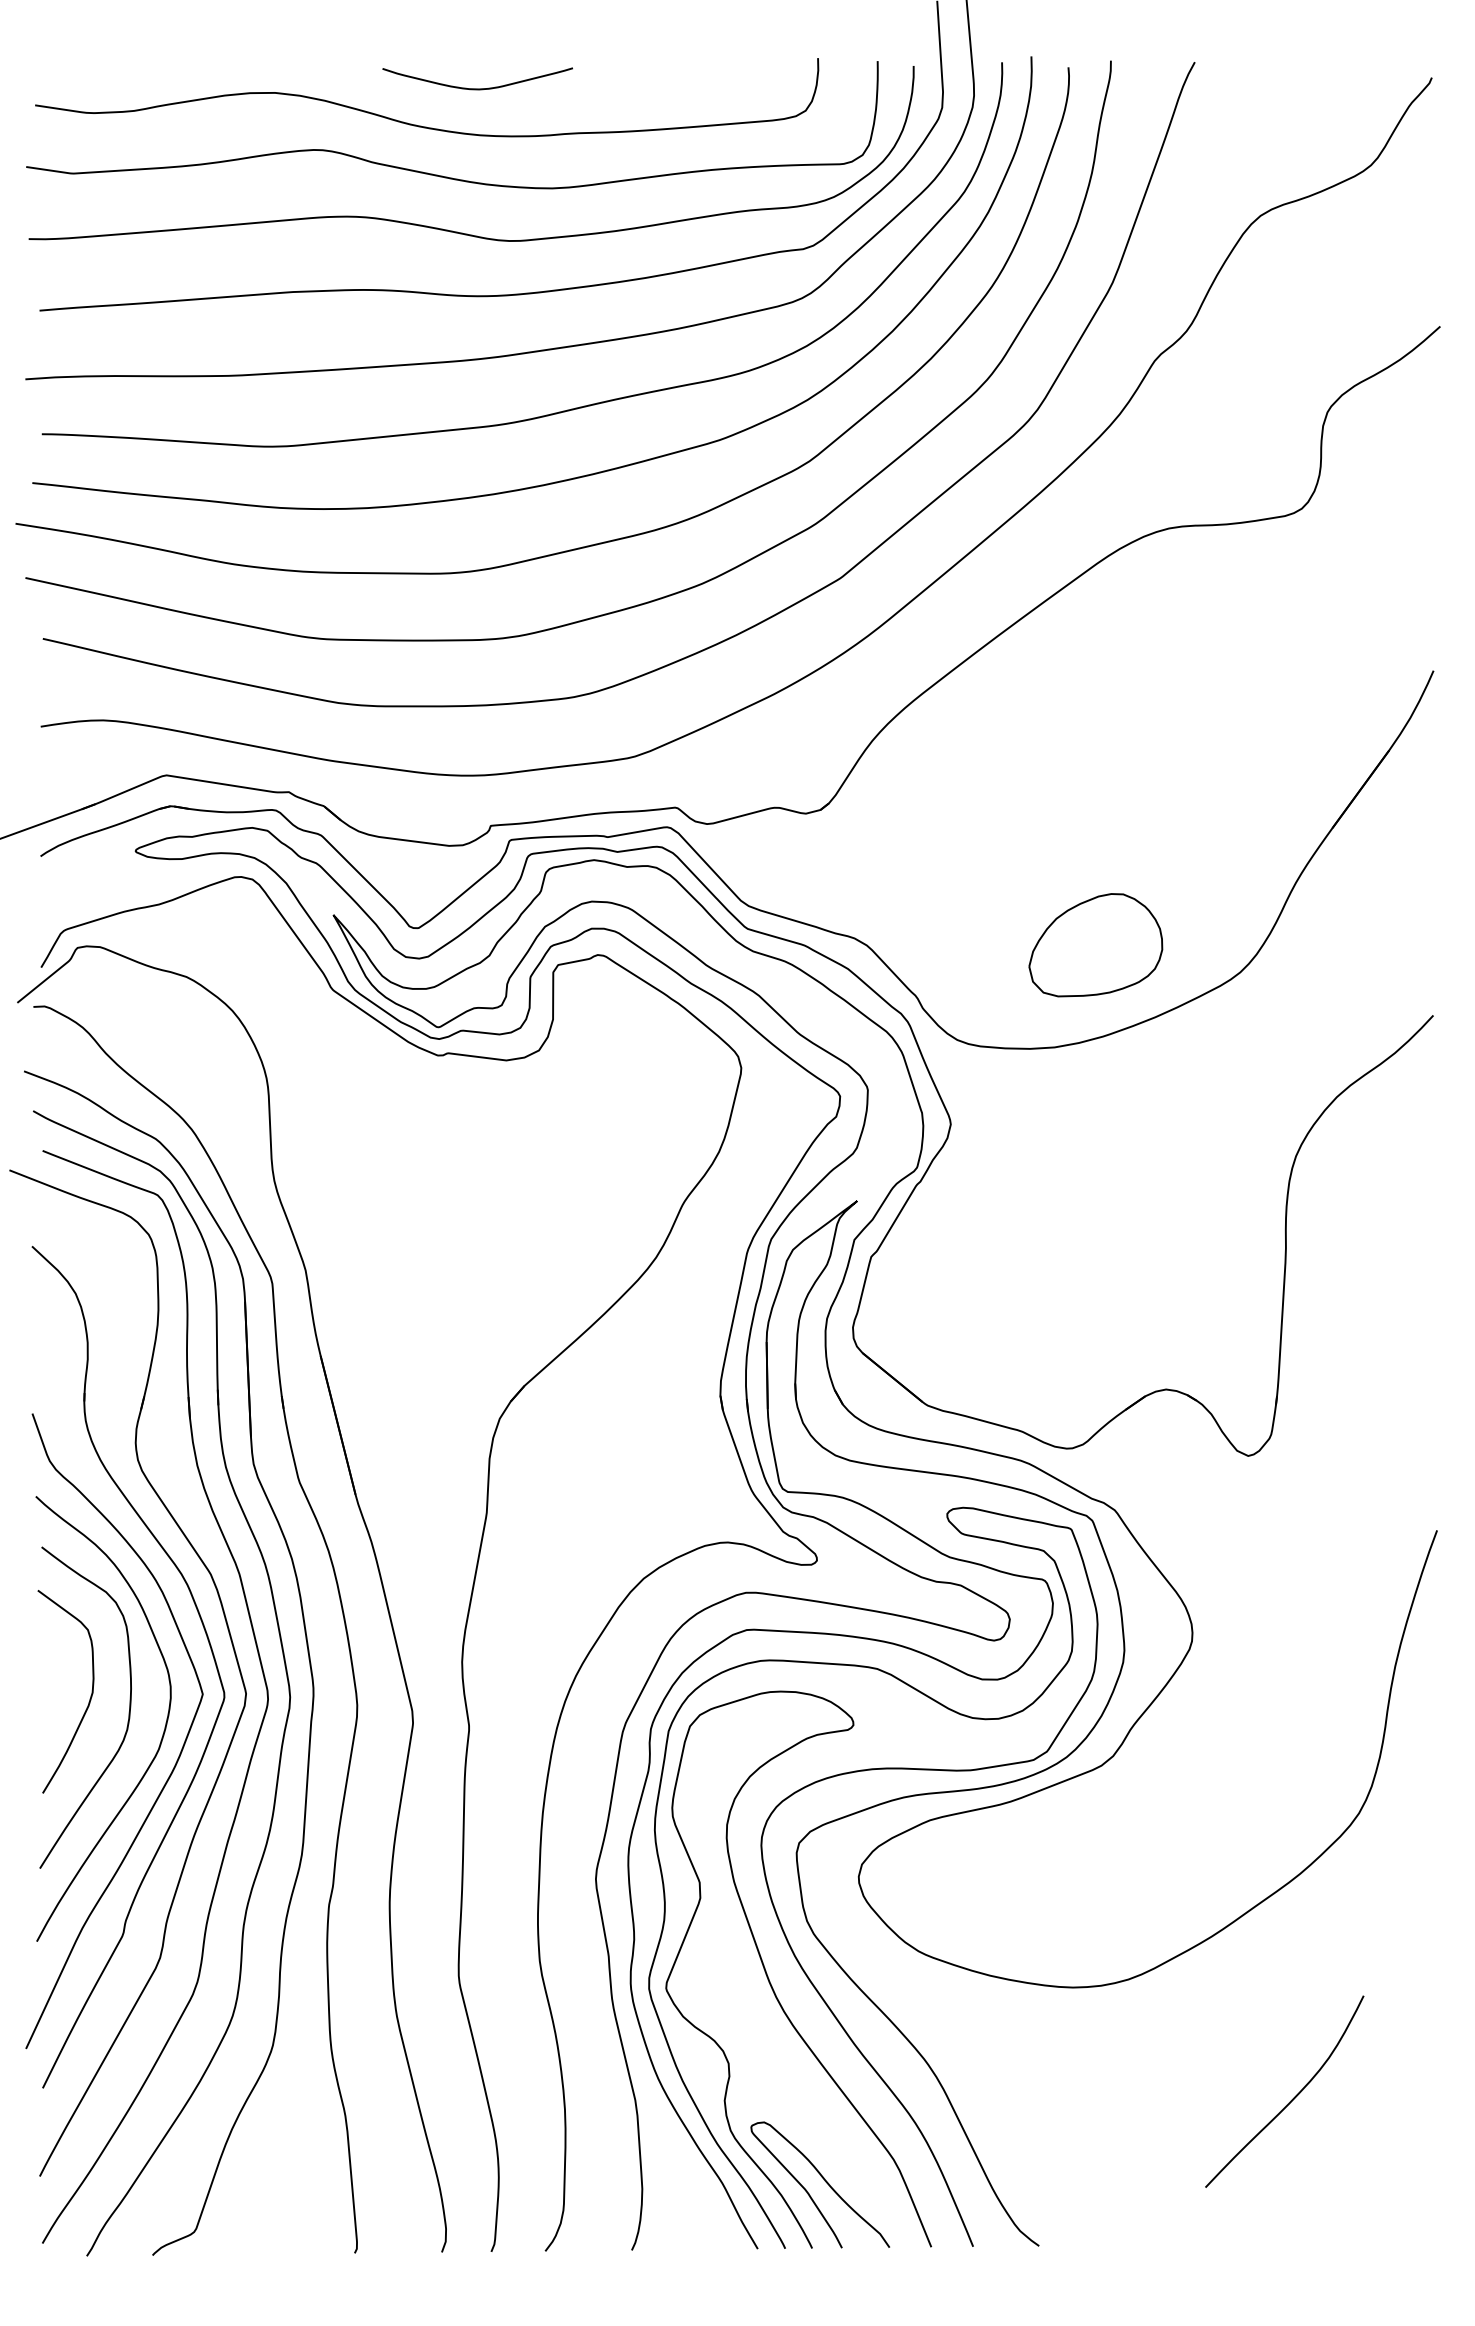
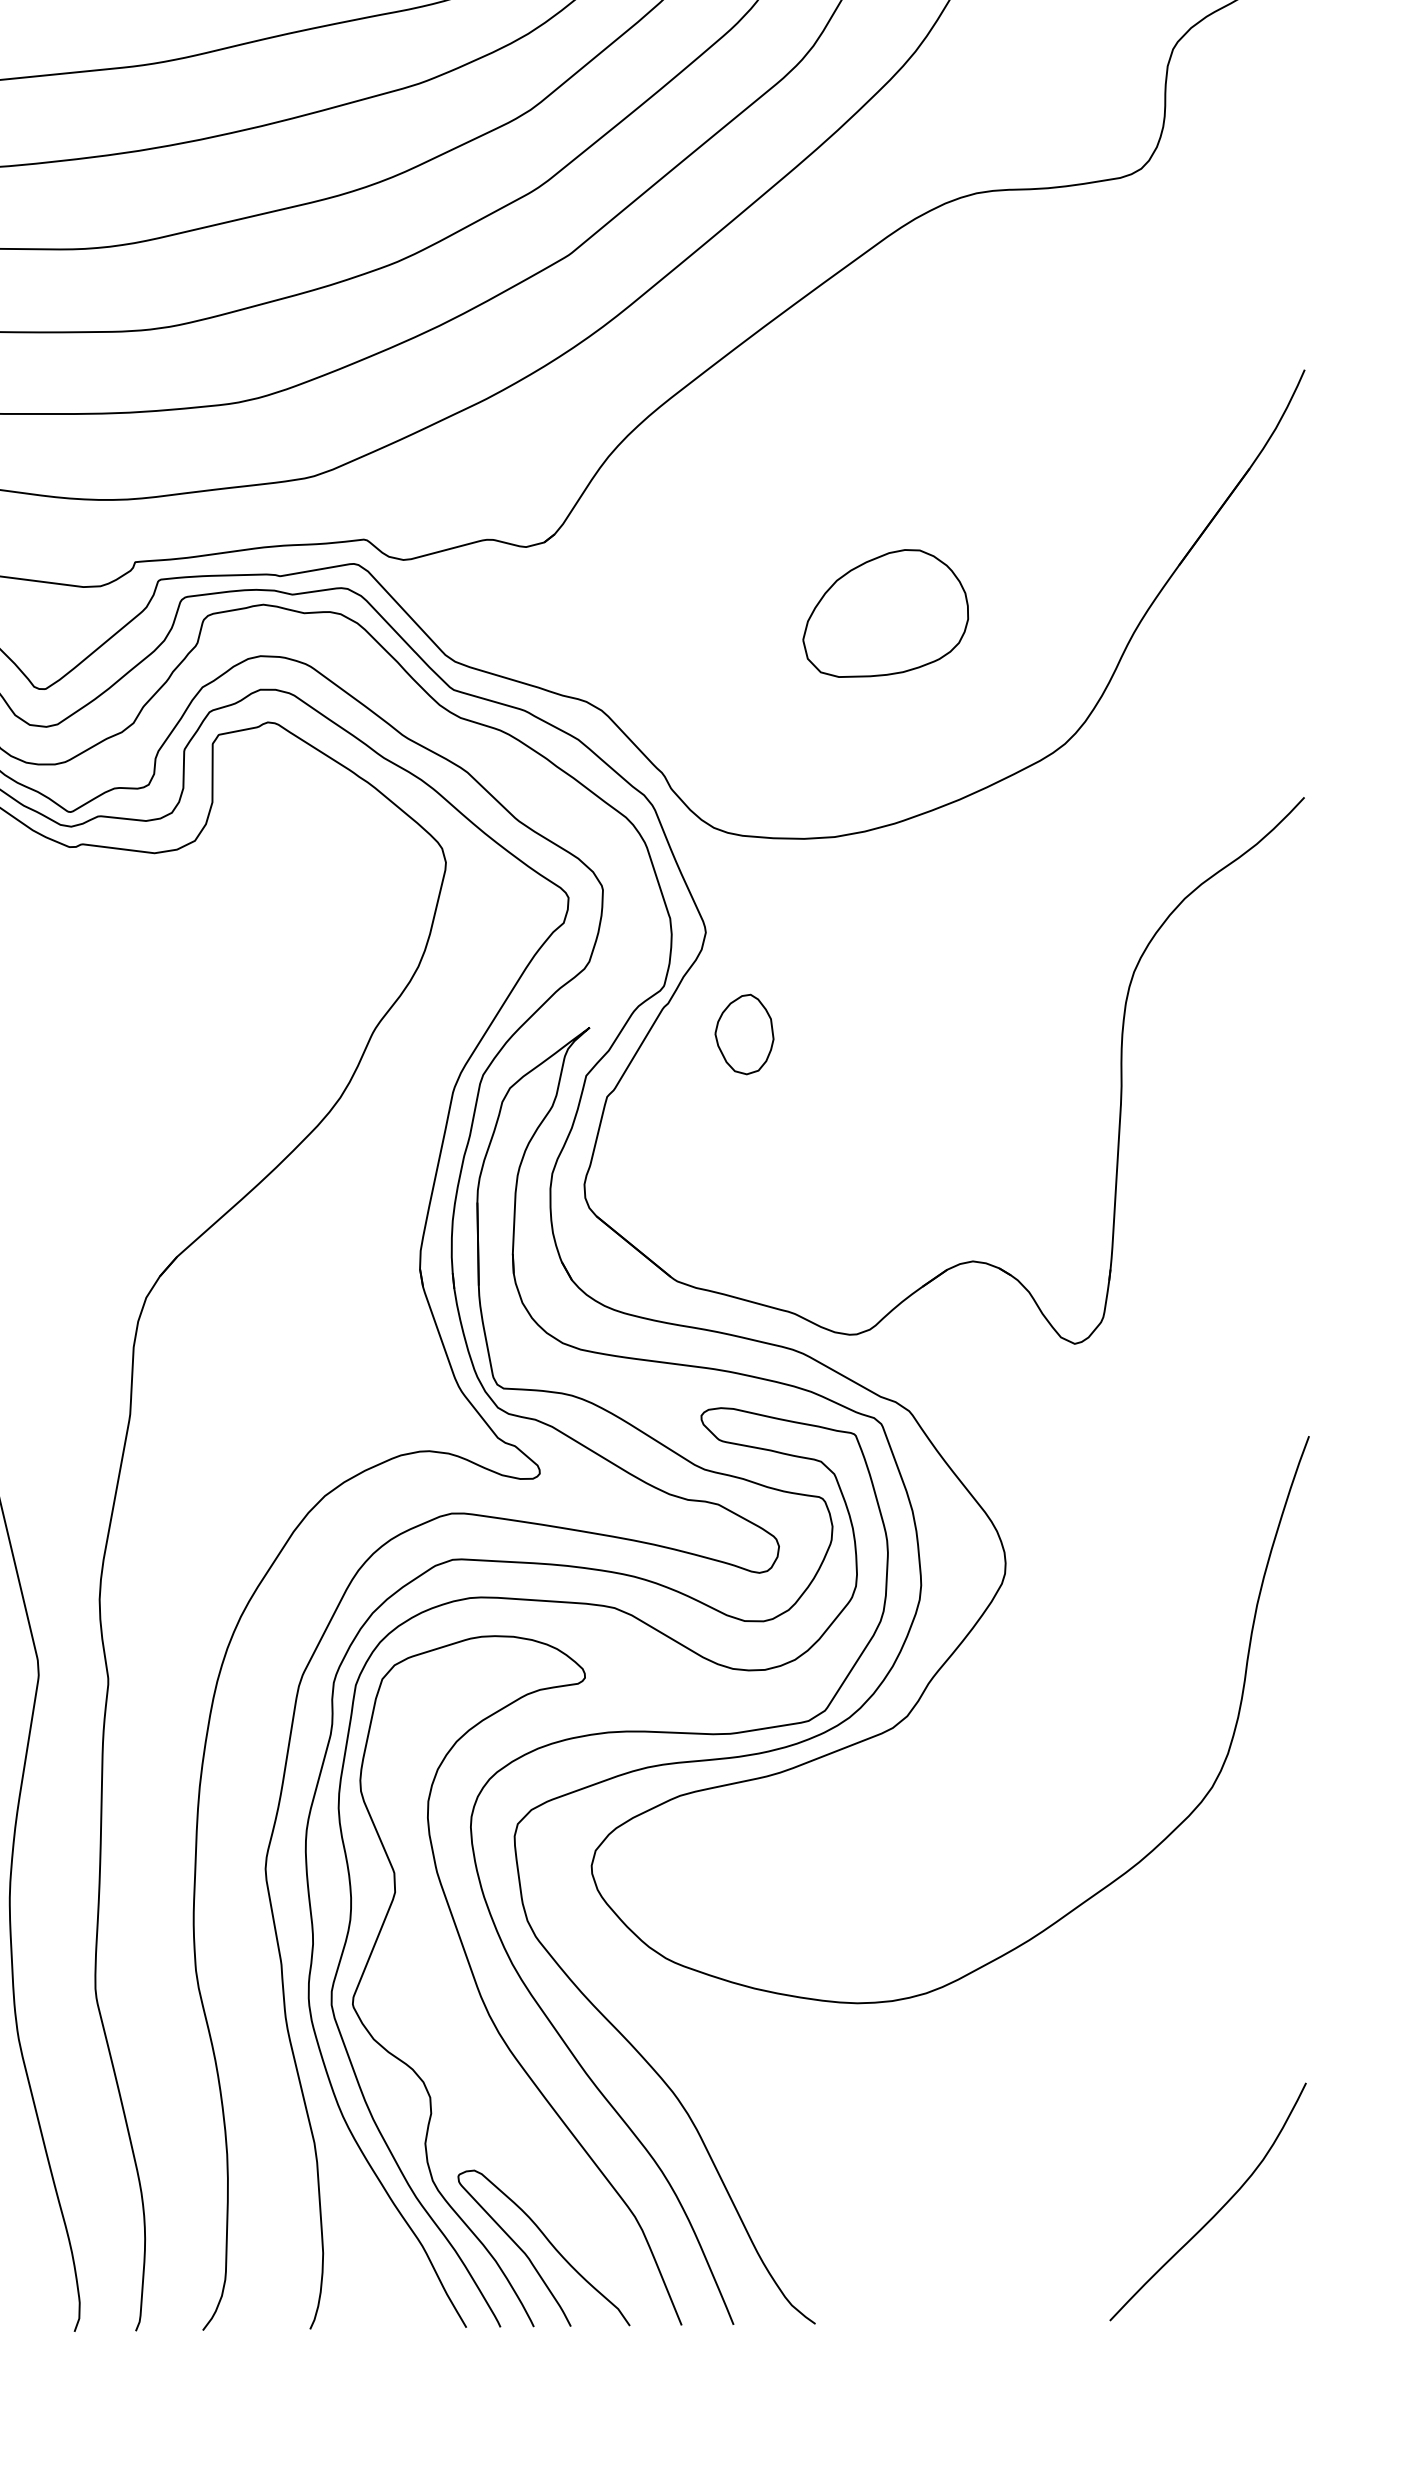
part: (1095, 945) -> (885, 613), moved
part: (981, 1206) -> (743, 1034), added
curve: (1292, 2098) -> (1217, 2210), moved

